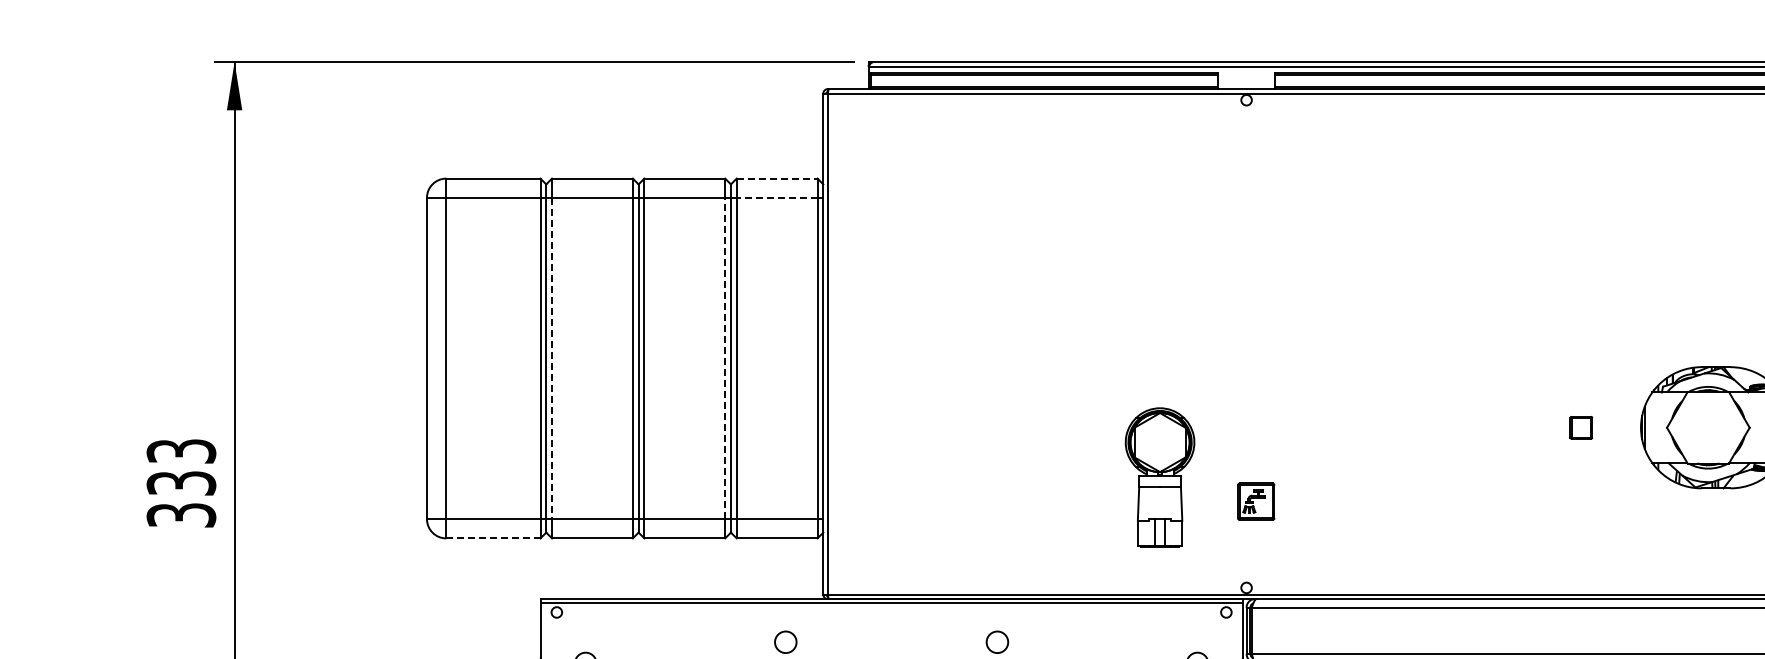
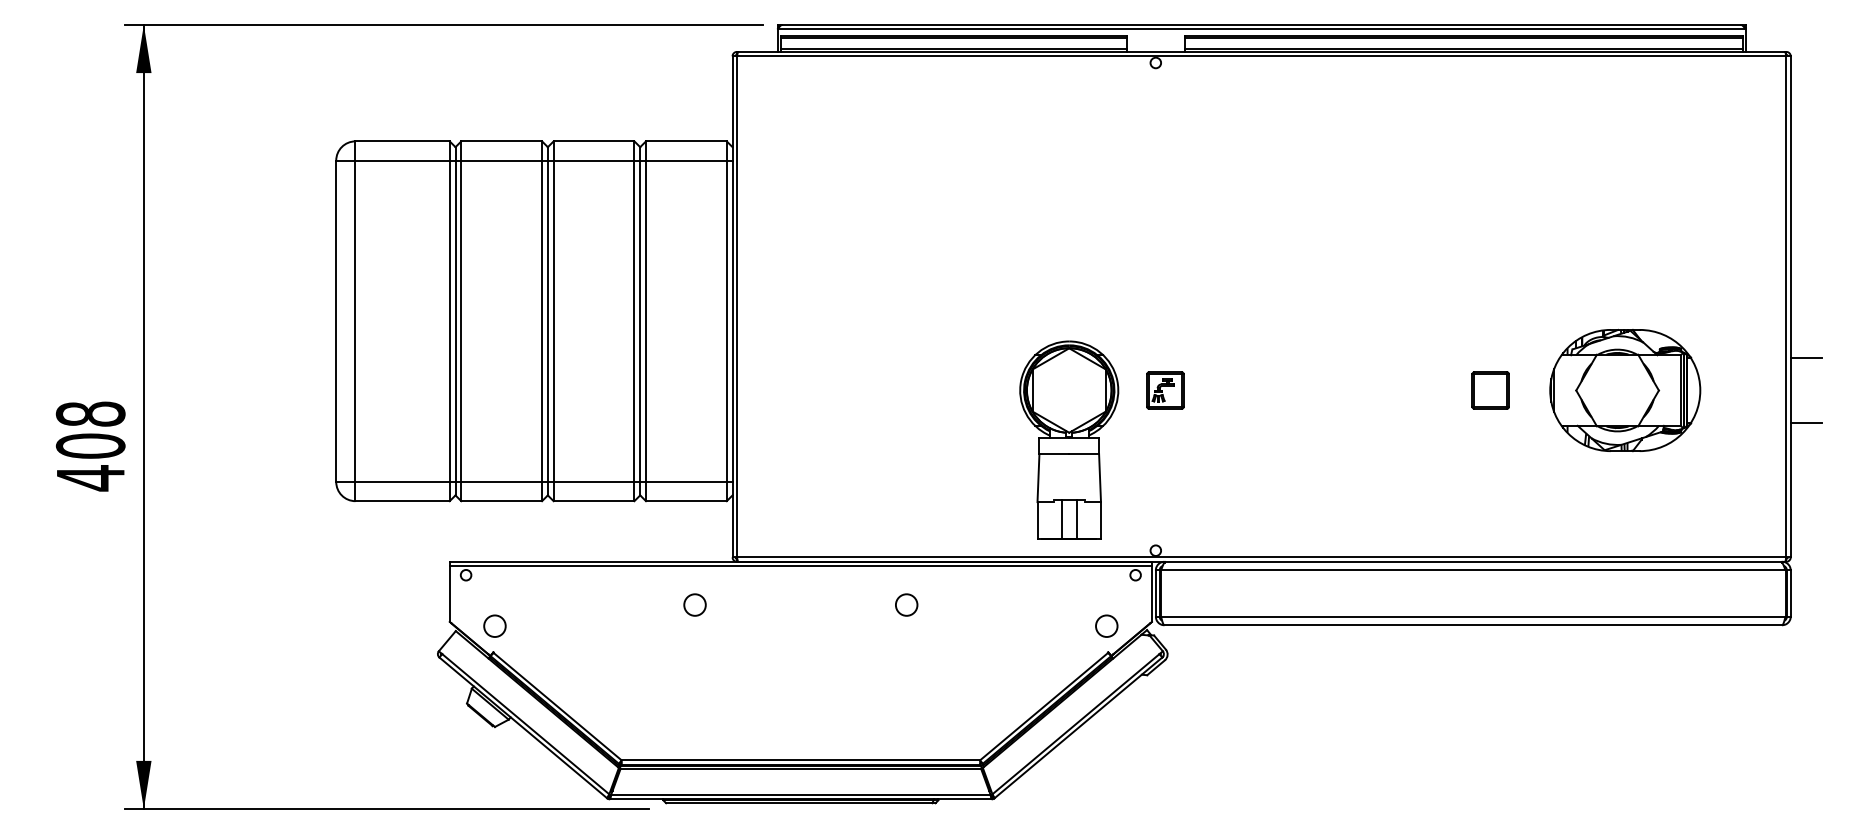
line: (777, 178) -> (686, 141), dashed -> solid
line: (776, 197) -> (685, 160), dashed -> solid
line: (552, 358) -> (461, 321), dashed -> solid
line: (725, 358) -> (634, 321), dashed -> solid
part: (1581, 427) -> (1490, 390), size x1.67
part: (1160, 476) -> (1069, 439), size x1.43
text: (181, 483) -> (90, 446), 333 -> 408
part: (1256, 501) -> (1165, 390), moved
line: (493, 538) -> (402, 501), dashed -> solid

